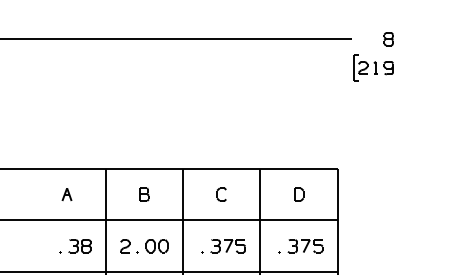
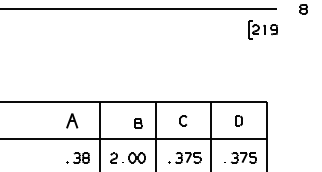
part: (373, 67) -> (263, 29), moved
part: (66, 194) -> (71, 120), size x1.6
part: (144, 194) -> (138, 123), moved

